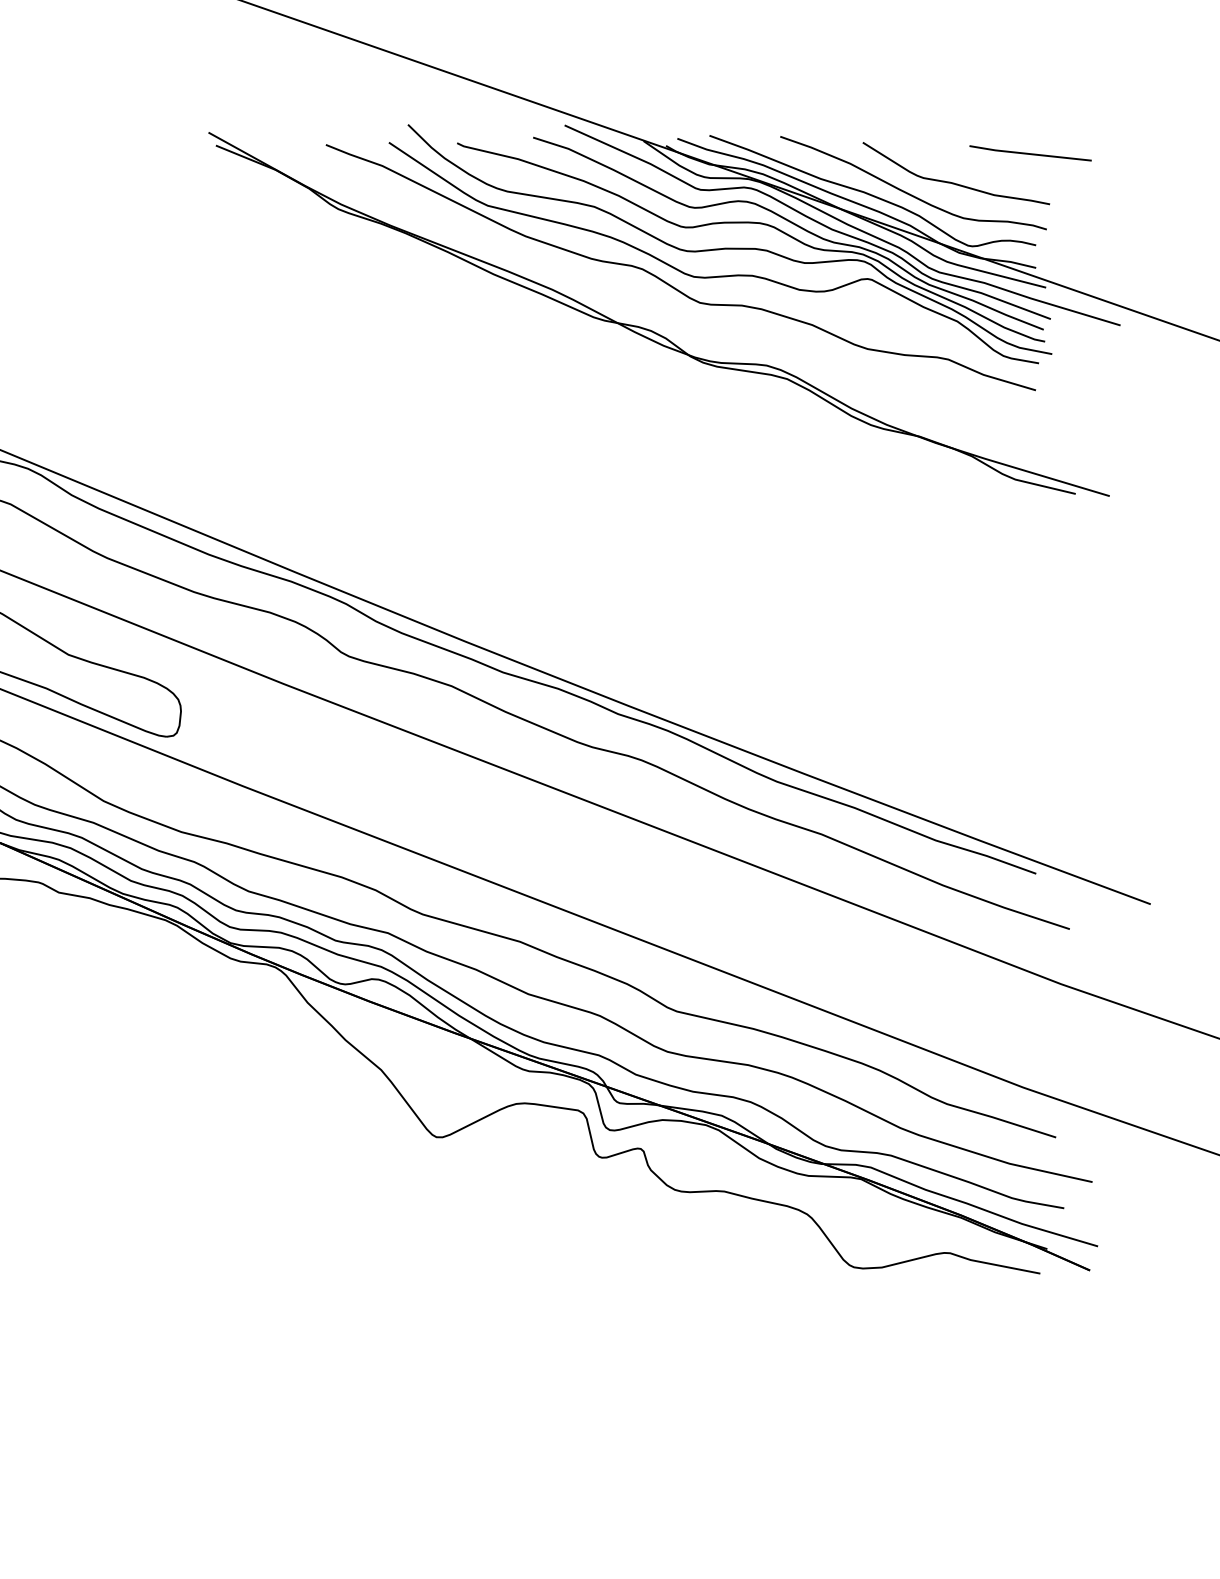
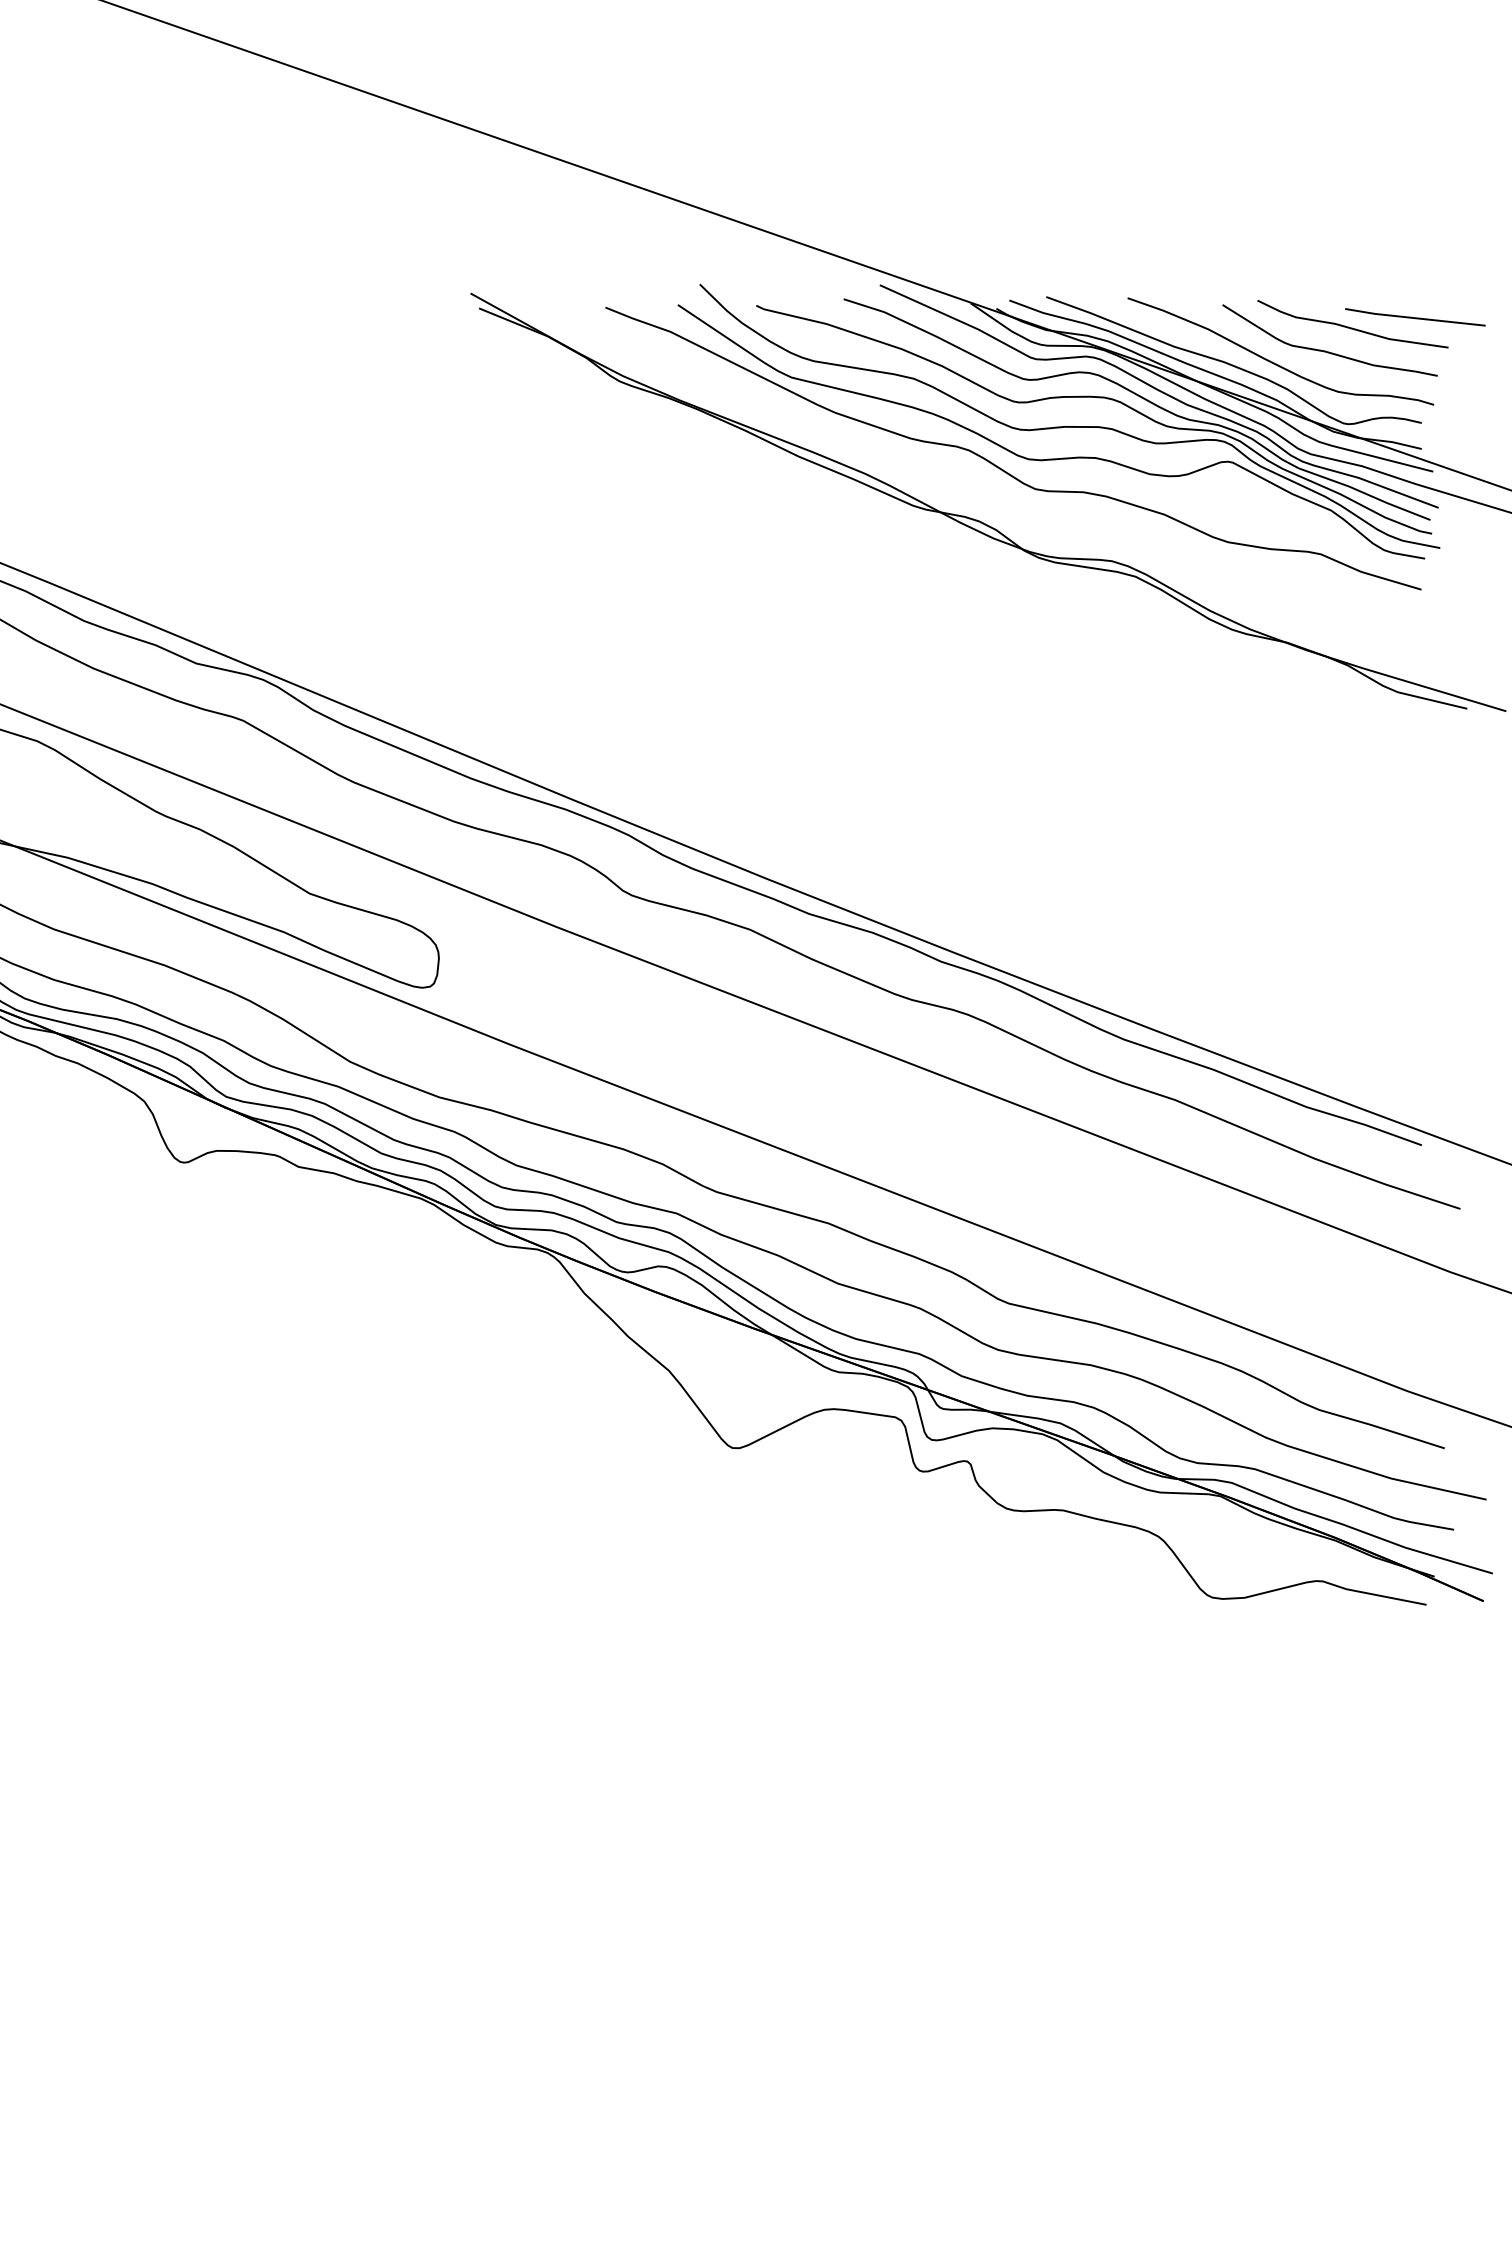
curve: (975, 162) -> (1352, 327), added

